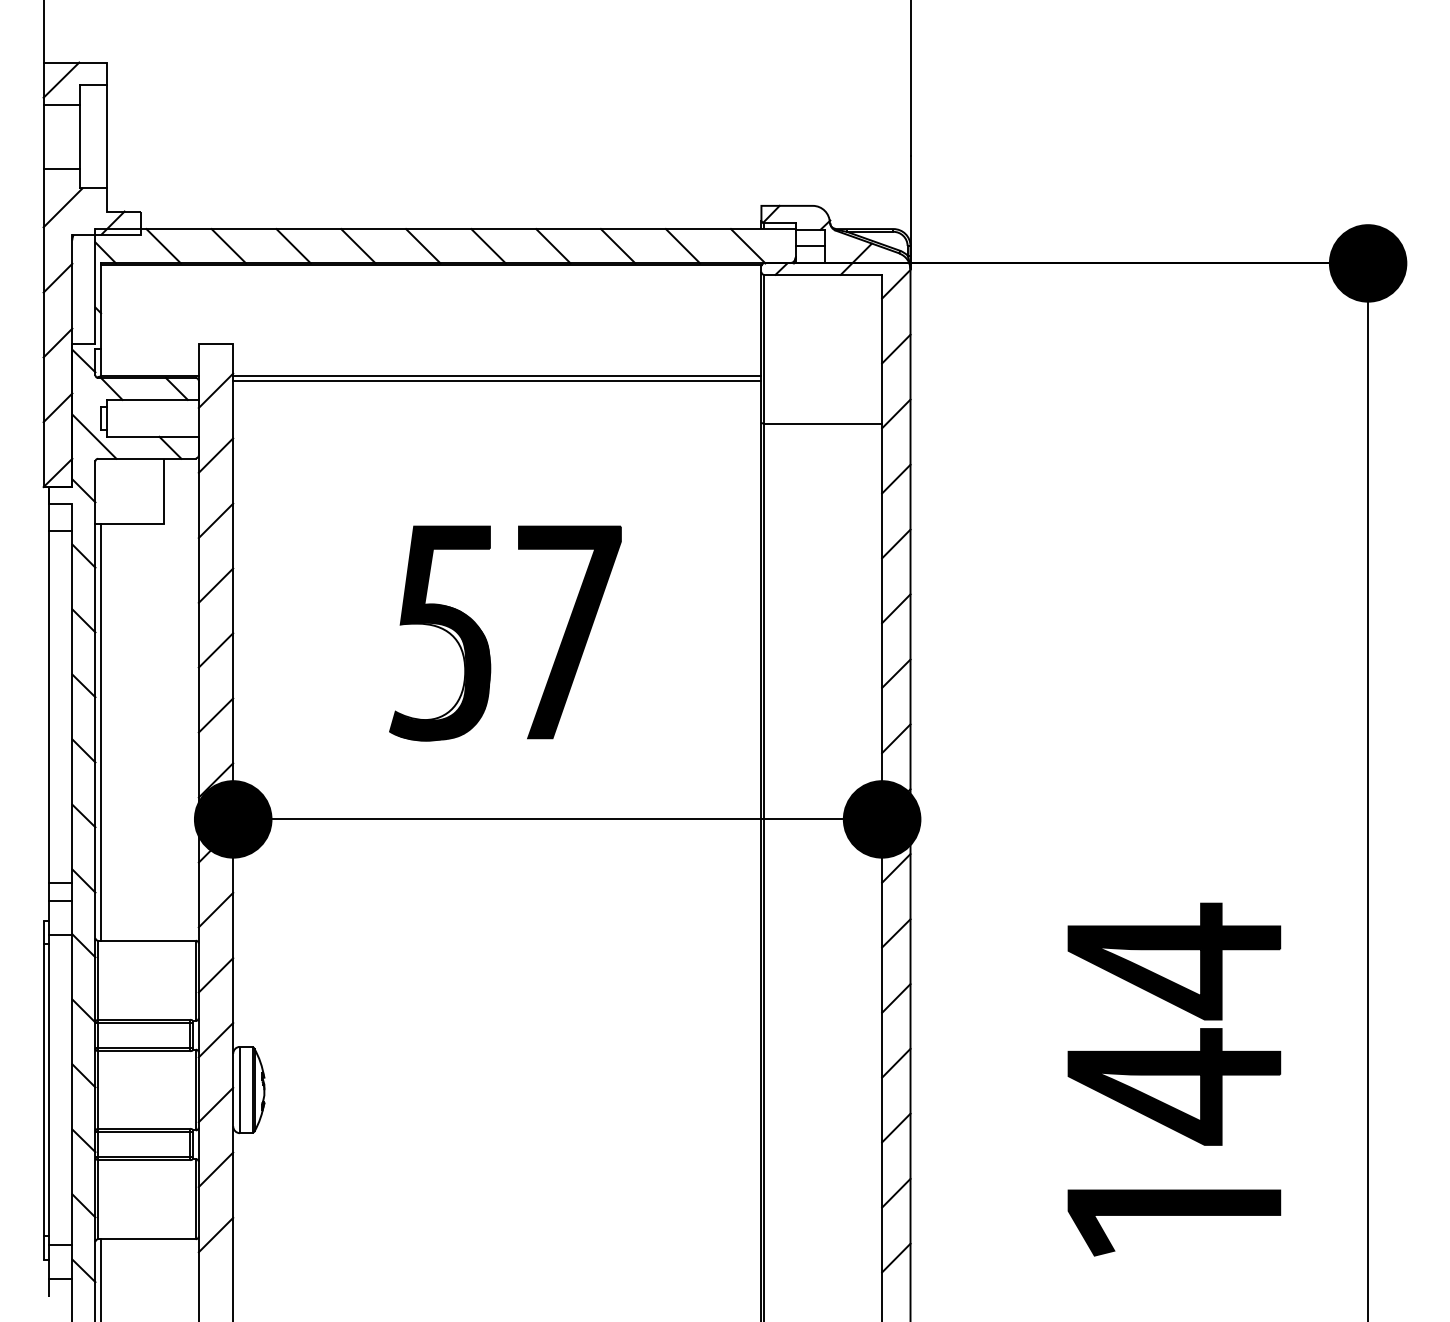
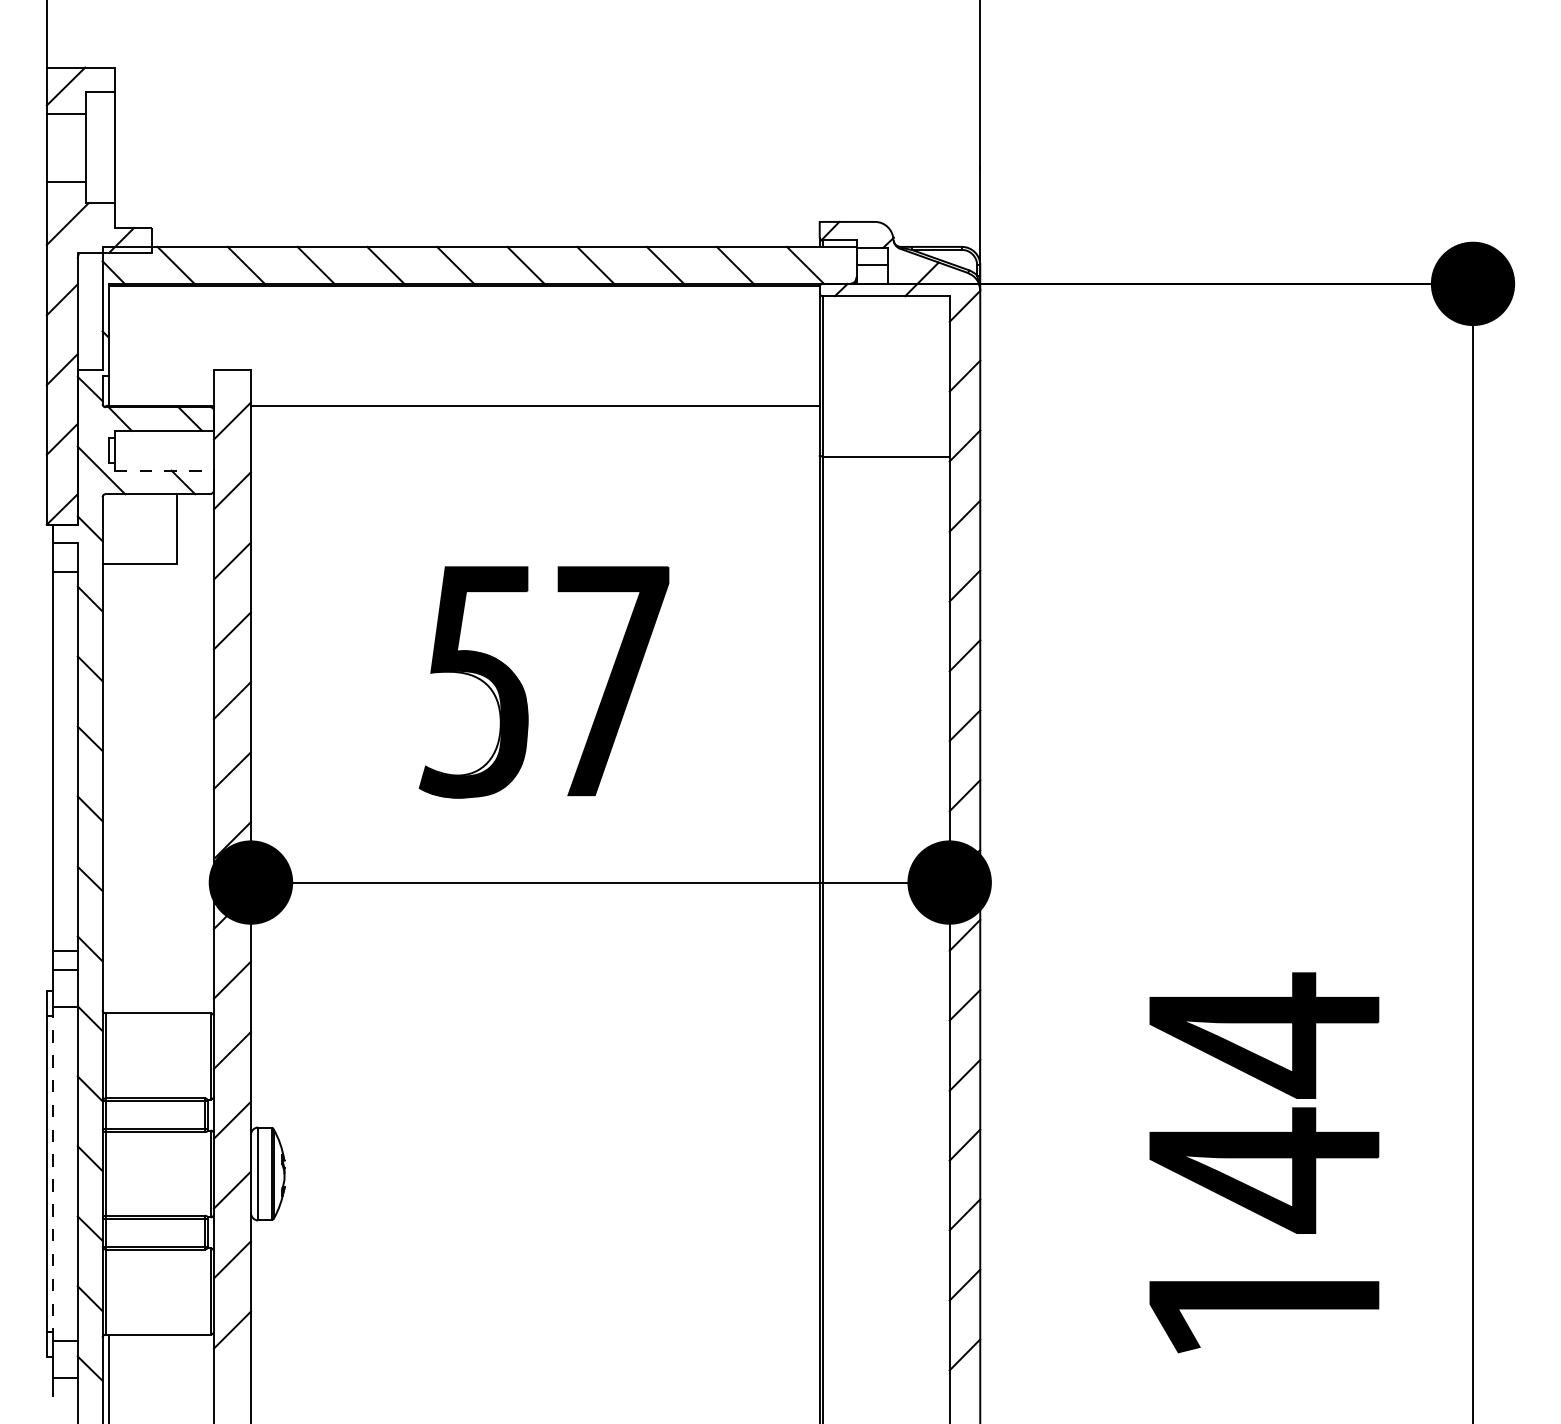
line: (496, 380) -> (534, 410), removed
line: (152, 436) -> (164, 470), solid -> dashed
line: (100, 732) -> (108, 788), removed
line: (48, 1089) -> (52, 1173), solid -> dashed

